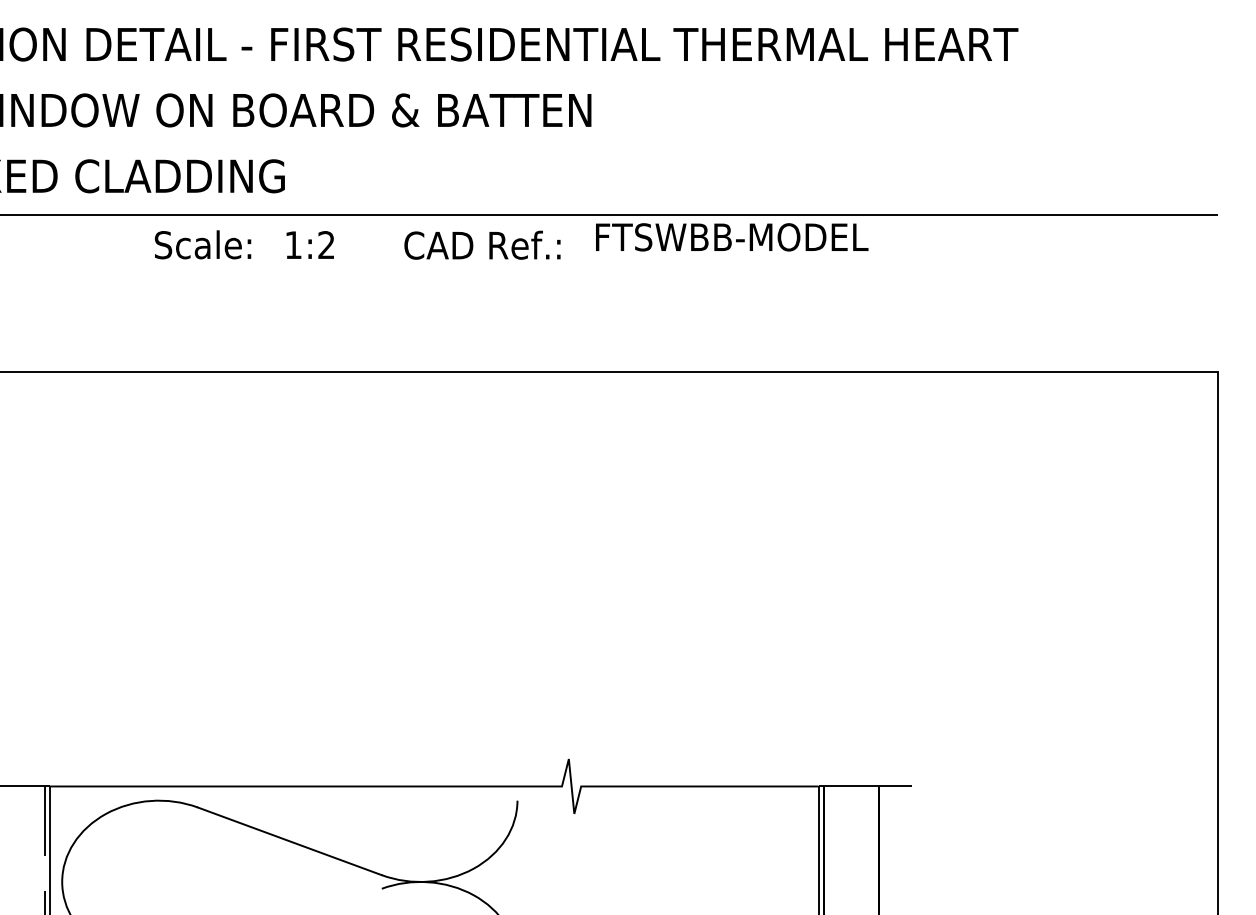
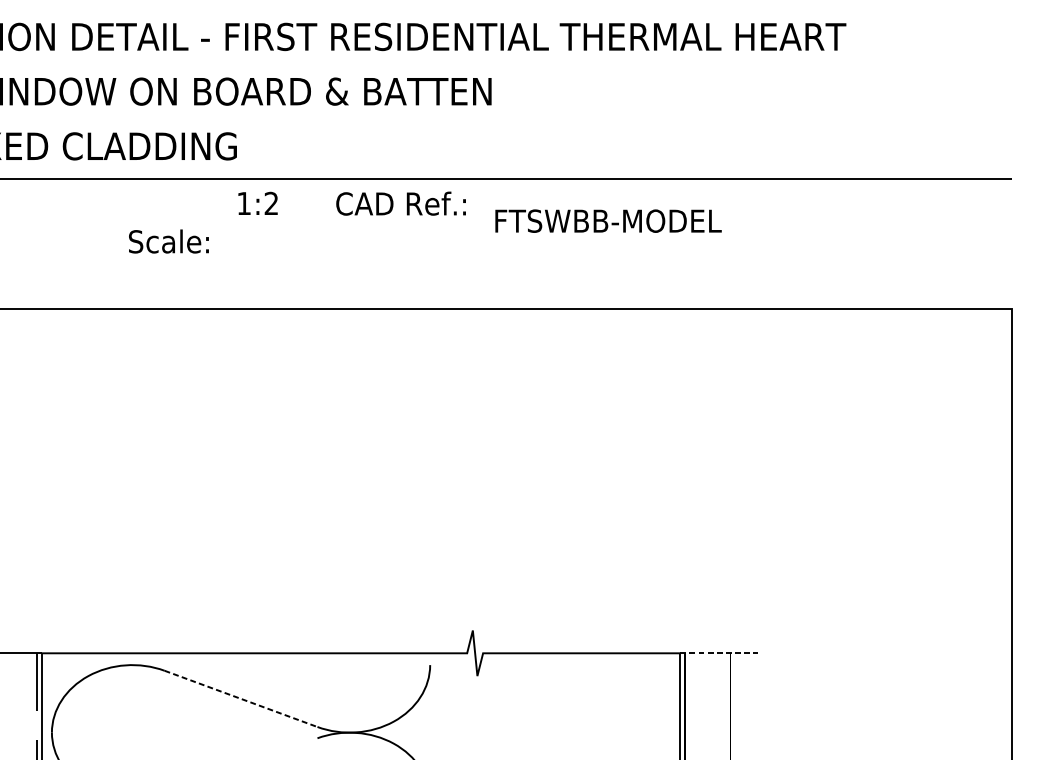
text: (732, 237) -> (608, 221), moved
text: (203, 244) -> (169, 241), moved
line: (865, 786) -> (719, 653), solid -> dashed
line: (290, 841) -> (241, 699), solid -> dashed

